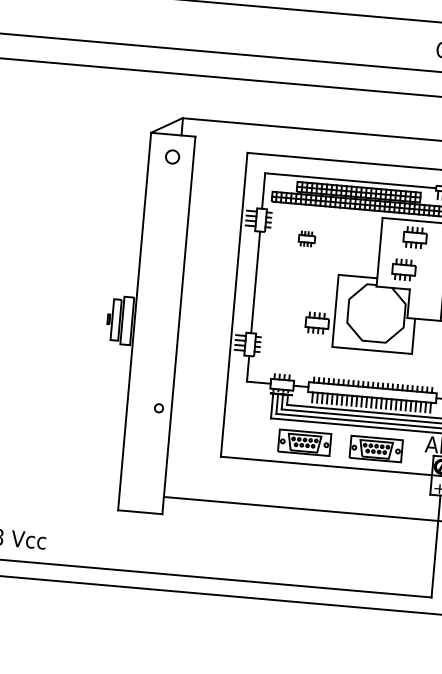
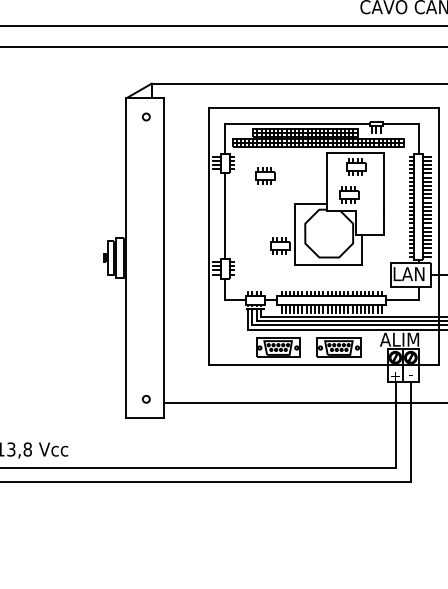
circle: (172, 156) -> (146, 116), size x0.62
part: (307, 238) -> (265, 175), size x1.43
circle: (159, 407) -> (146, 398), moved

